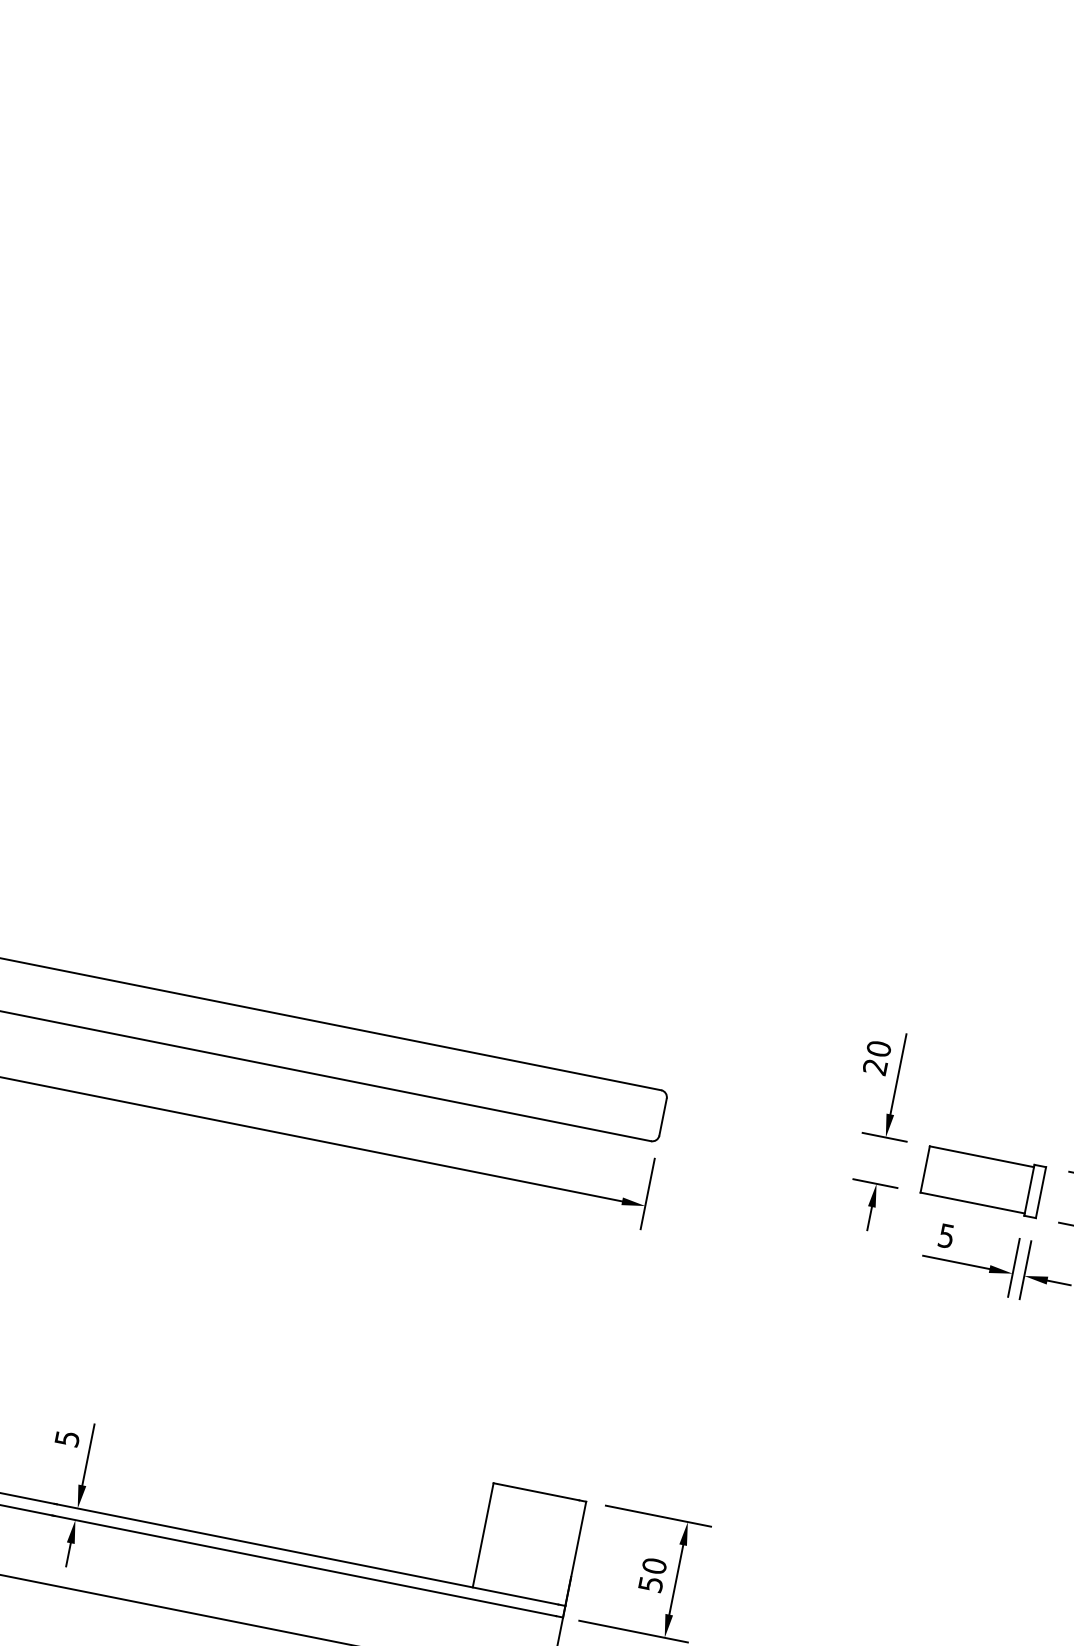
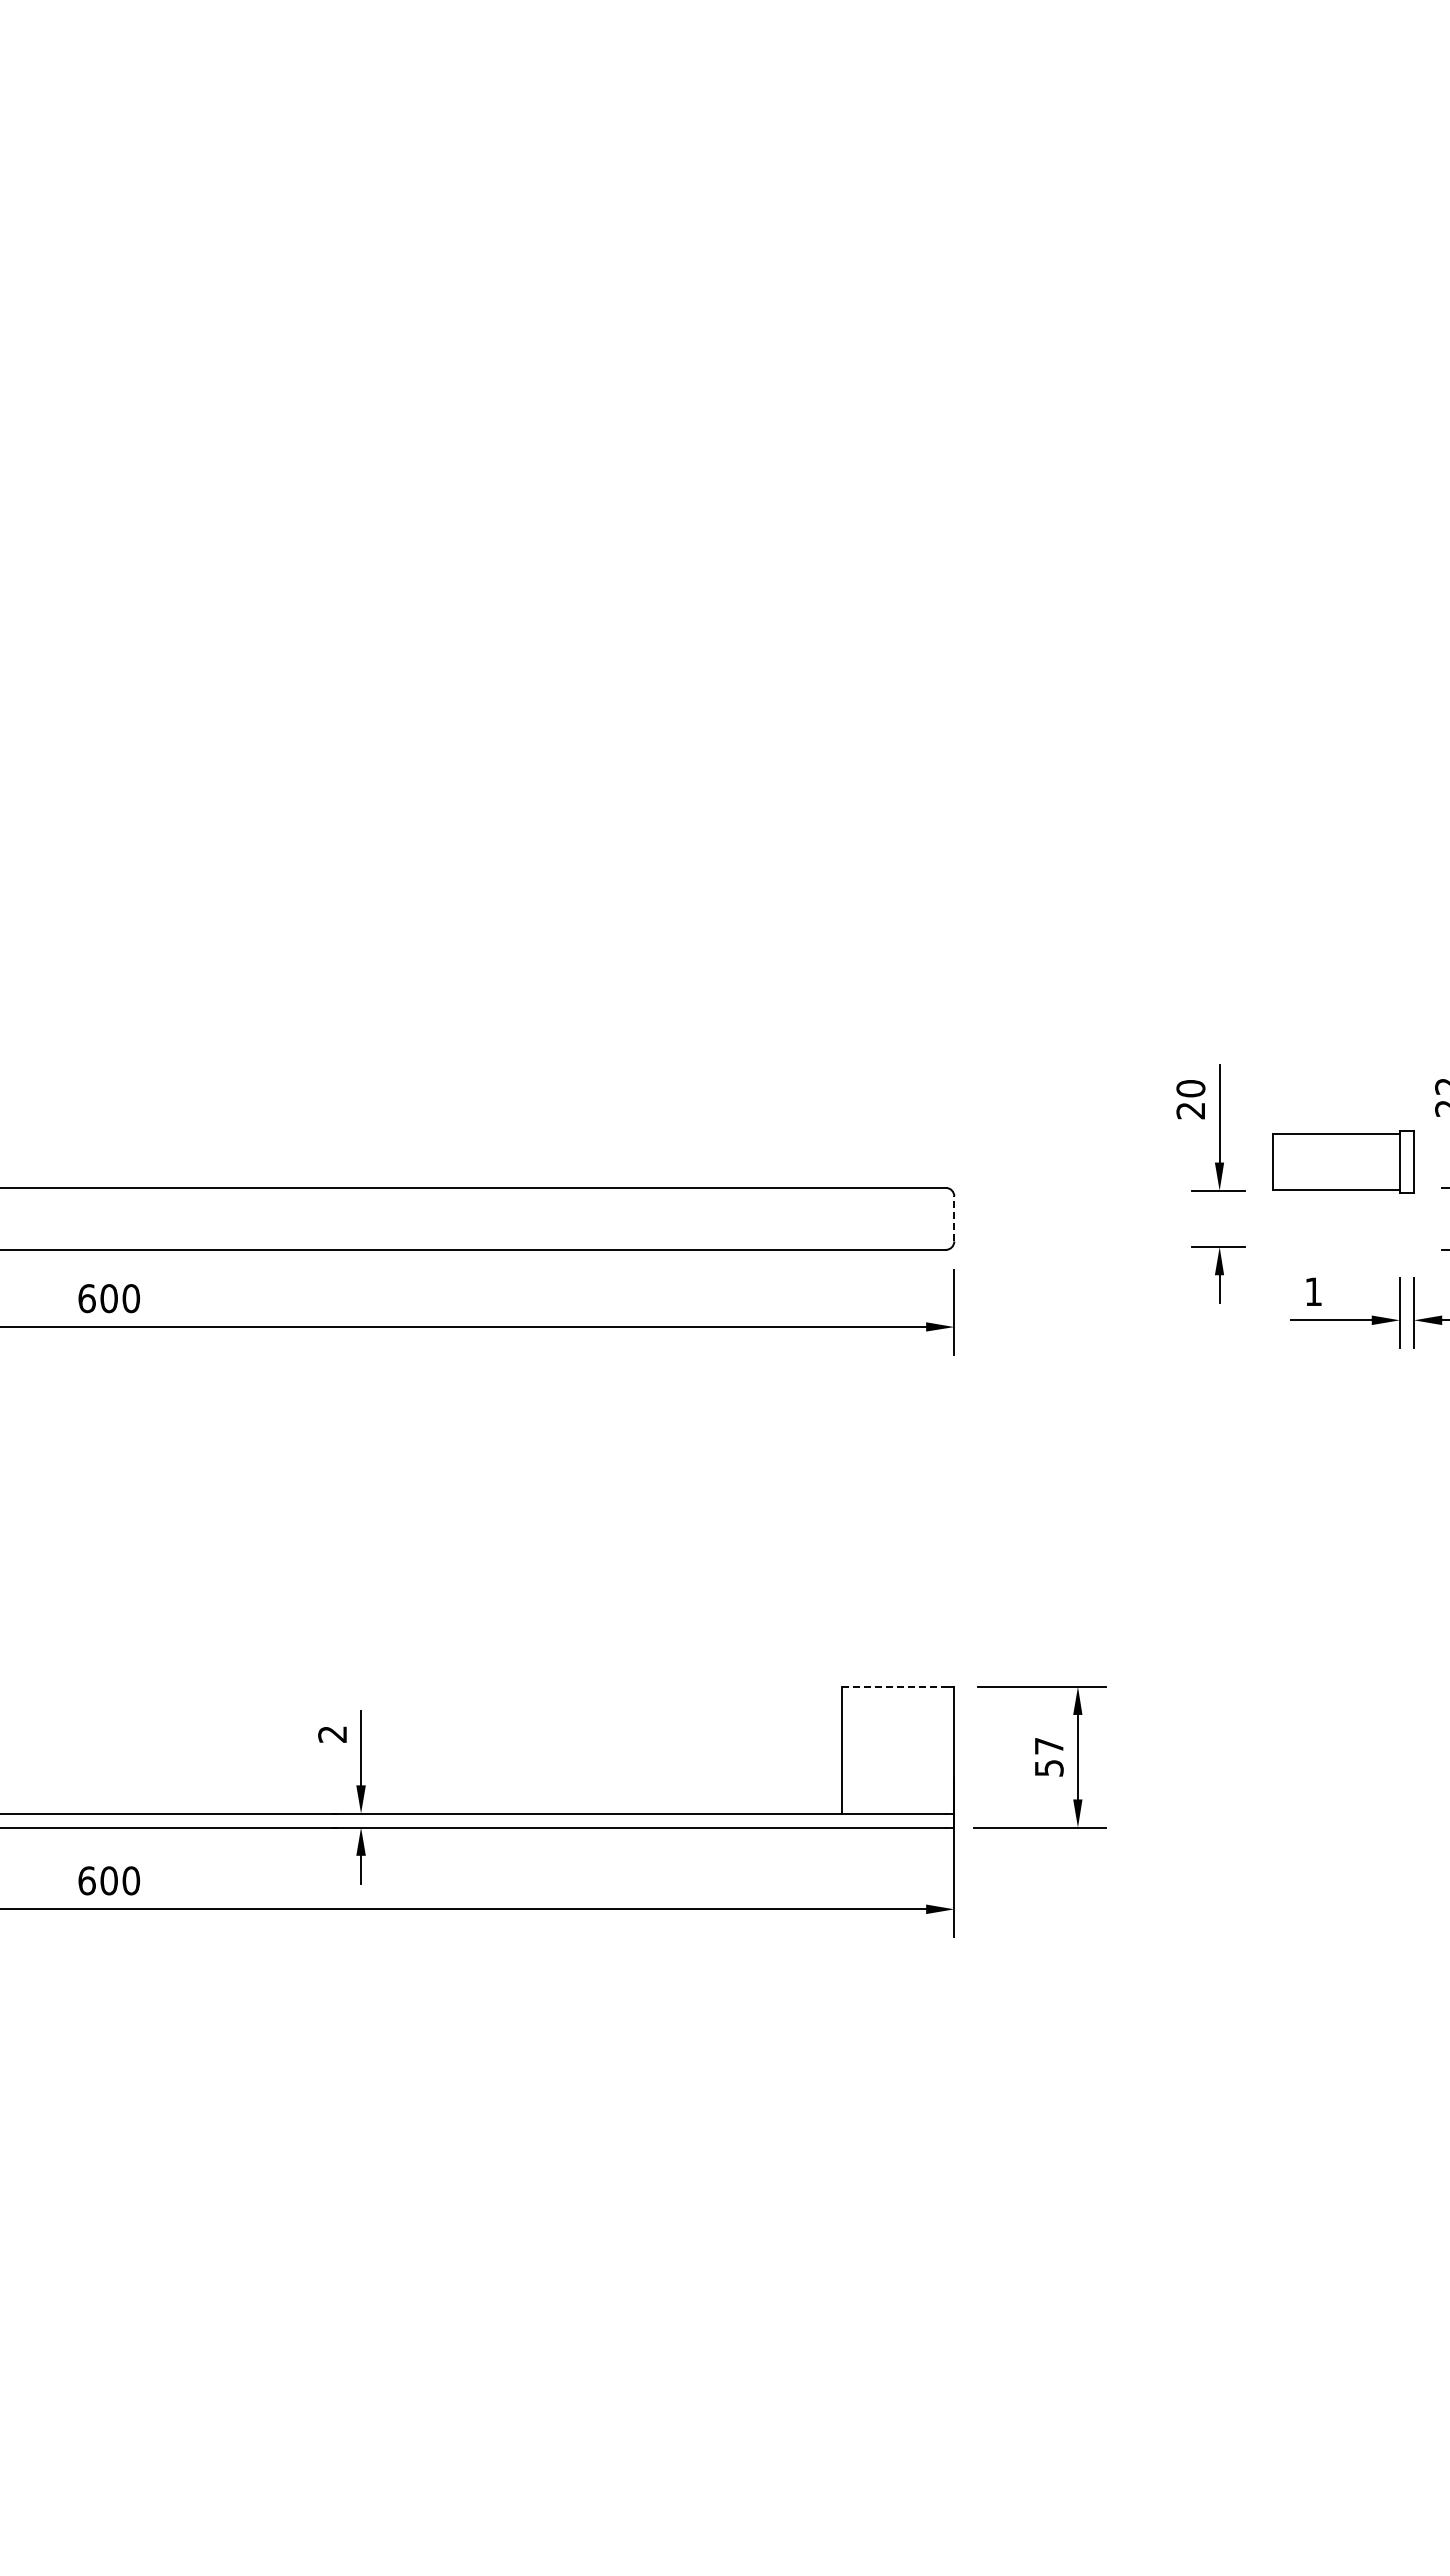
line: (663, 1116) -> (954, 1218), solid -> dashed
part: (983, 1180) -> (1343, 1161), moved
text: (946, 1235) -> (1313, 1291), 5 -> 1
text: (67, 1438) -> (332, 1734), 5 -> 2
line: (537, 1491) -> (894, 1686), solid -> dashed
text: (654, 1565) -> (1048, 1745), 50 -> 57

